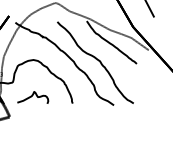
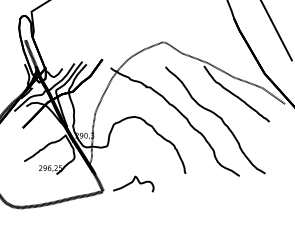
curve: (32, 96) -> (133, 182), moved

